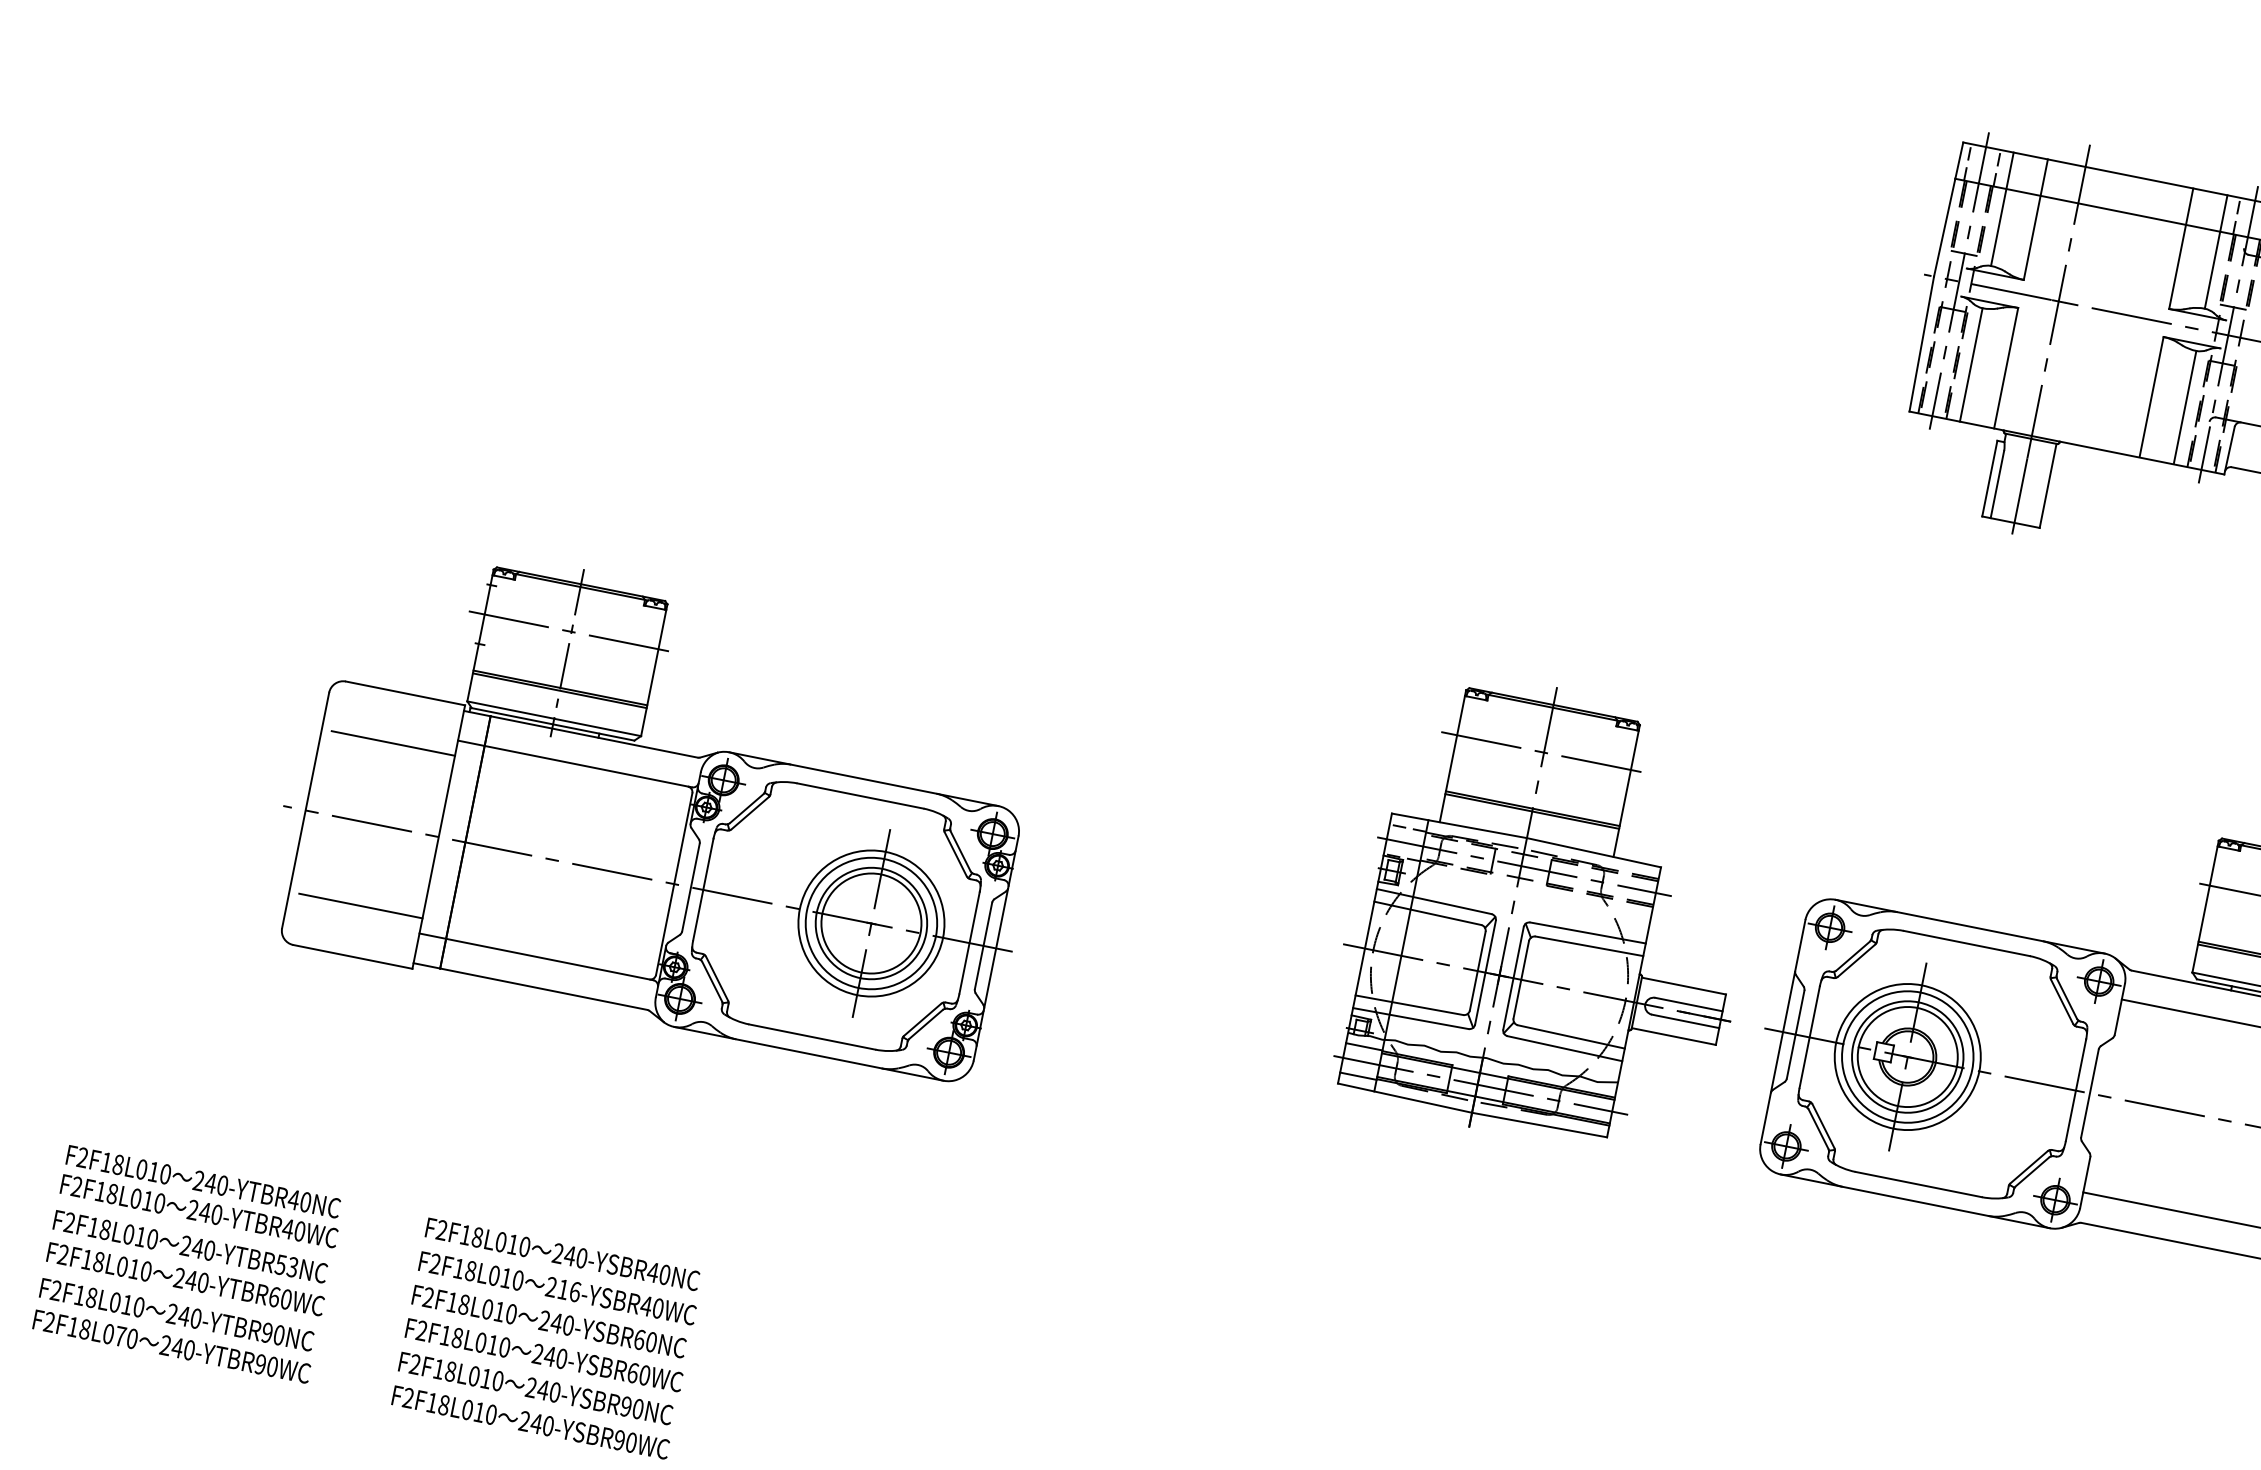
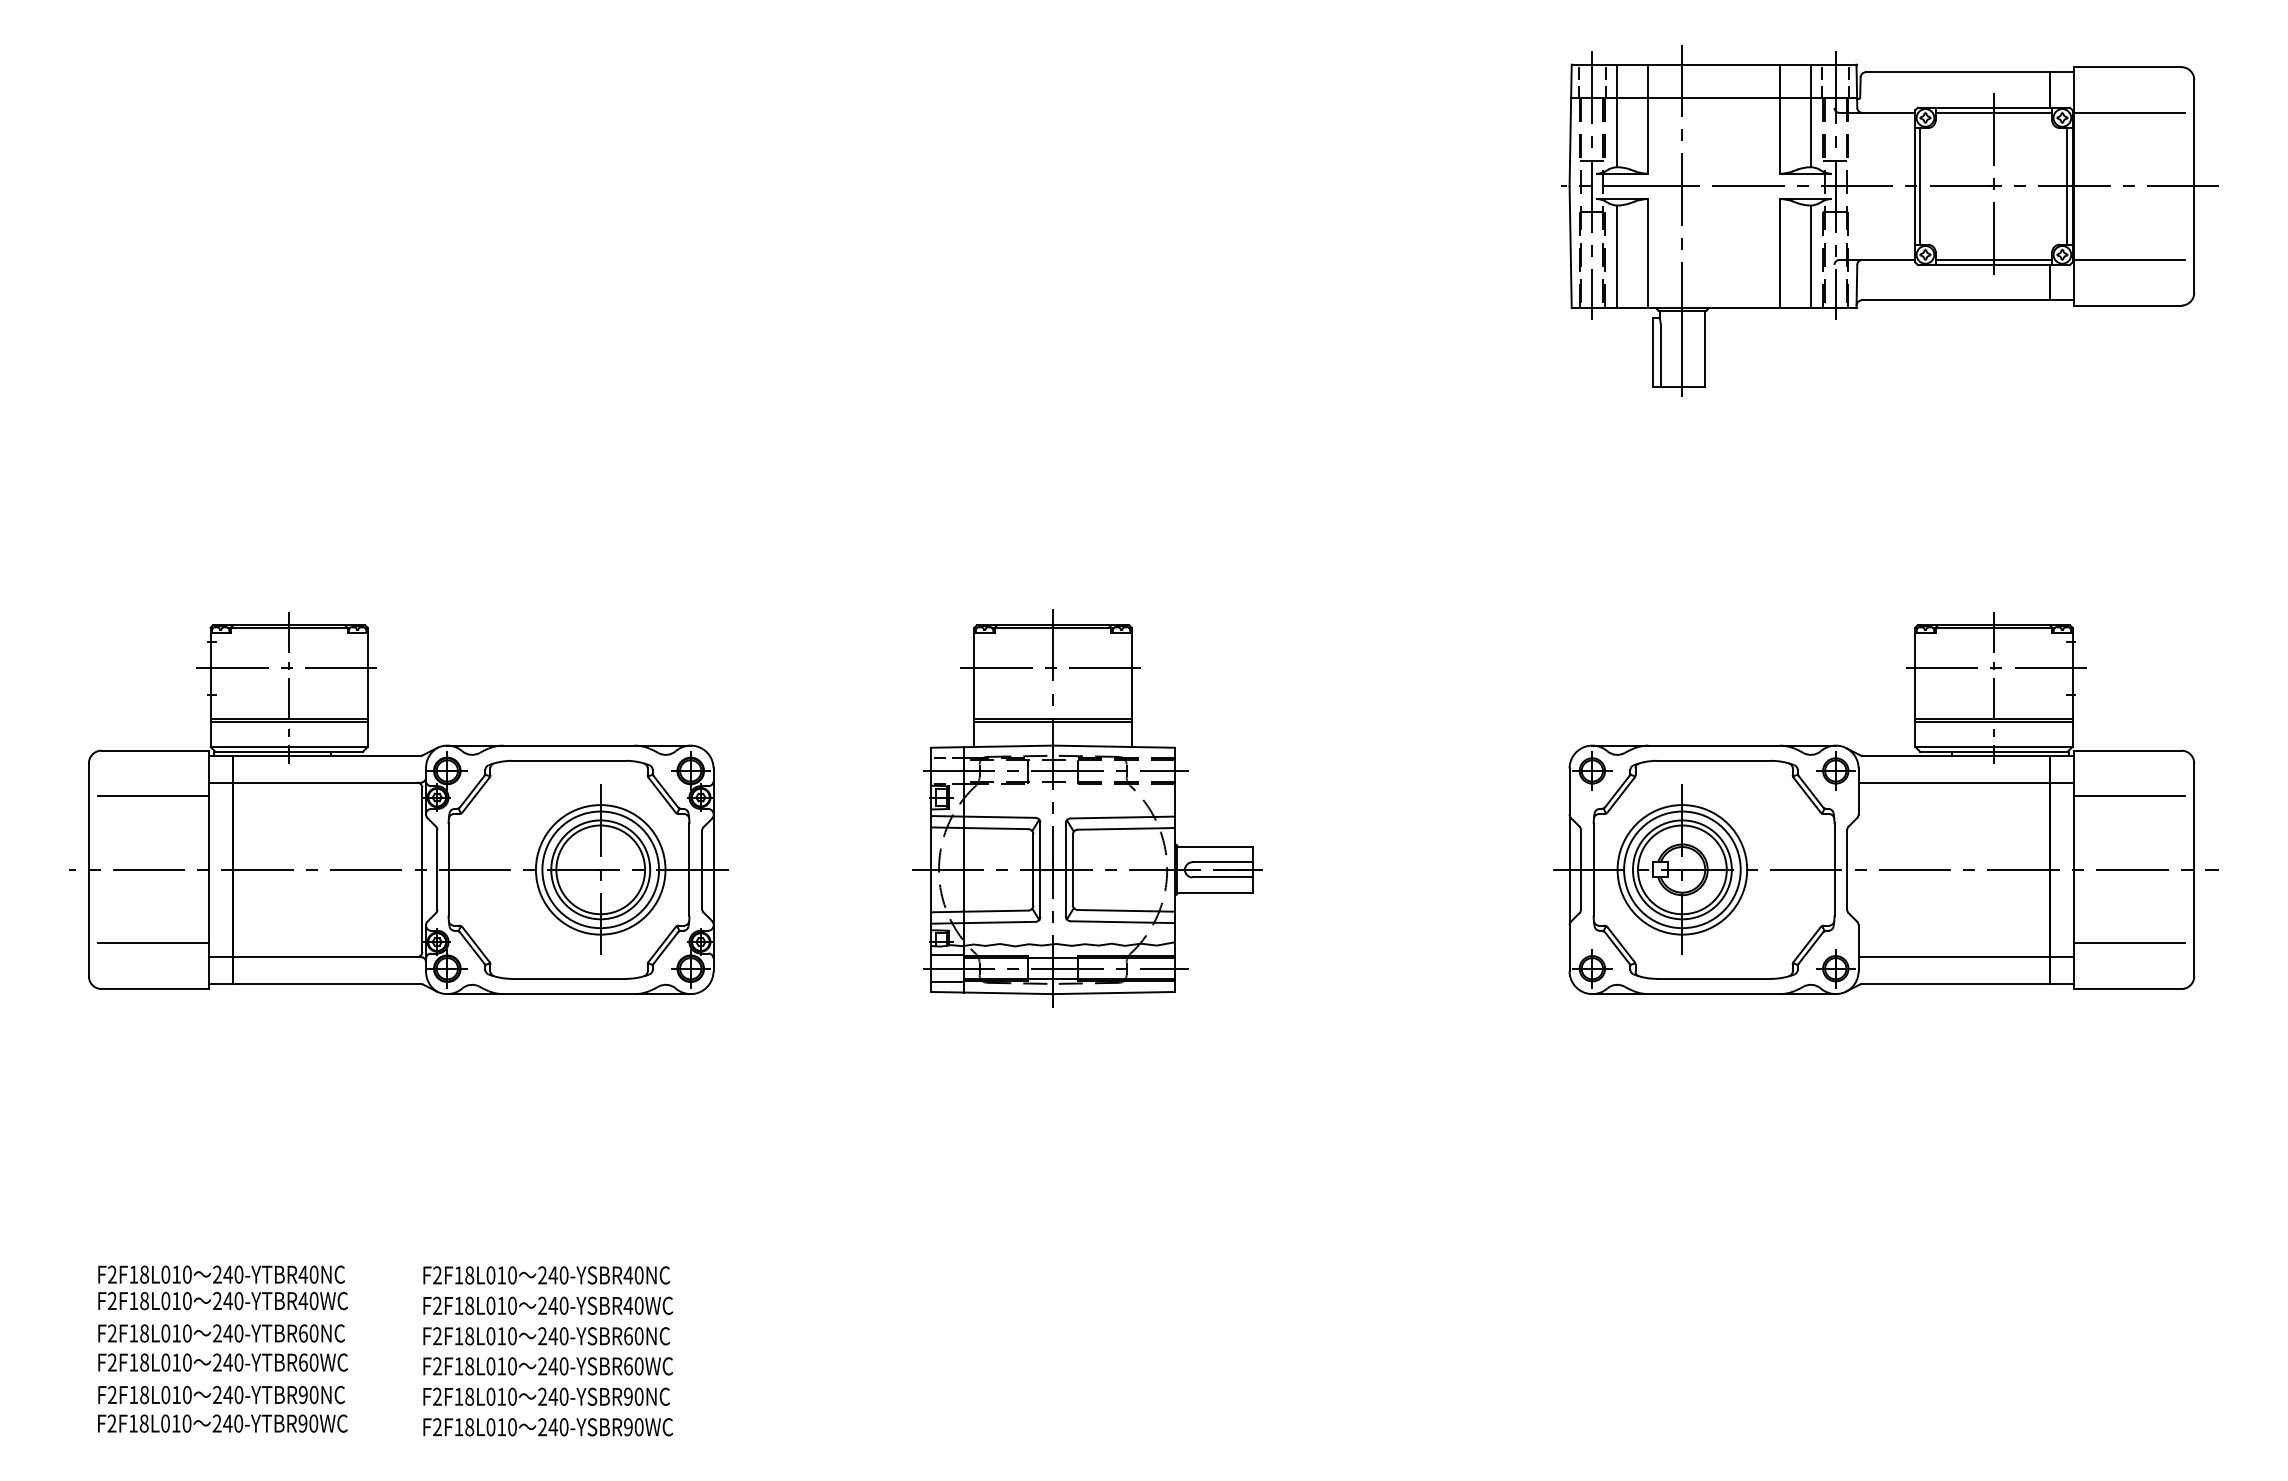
part: (662, 805) -> (398, 803), moved
part: (1551, 915) -> (1087, 808), moved
text: (286, 1266) -> (308, 1333), 240-YTBR53NC -> 240-YTBR60NC
text: (569, 1290) -> (558, 1305), 216-YSBR40WC -> 240-YSBR40WC
text: (120, 1336) -> (176, 1423), F2F18L070 -> F2F18L010

